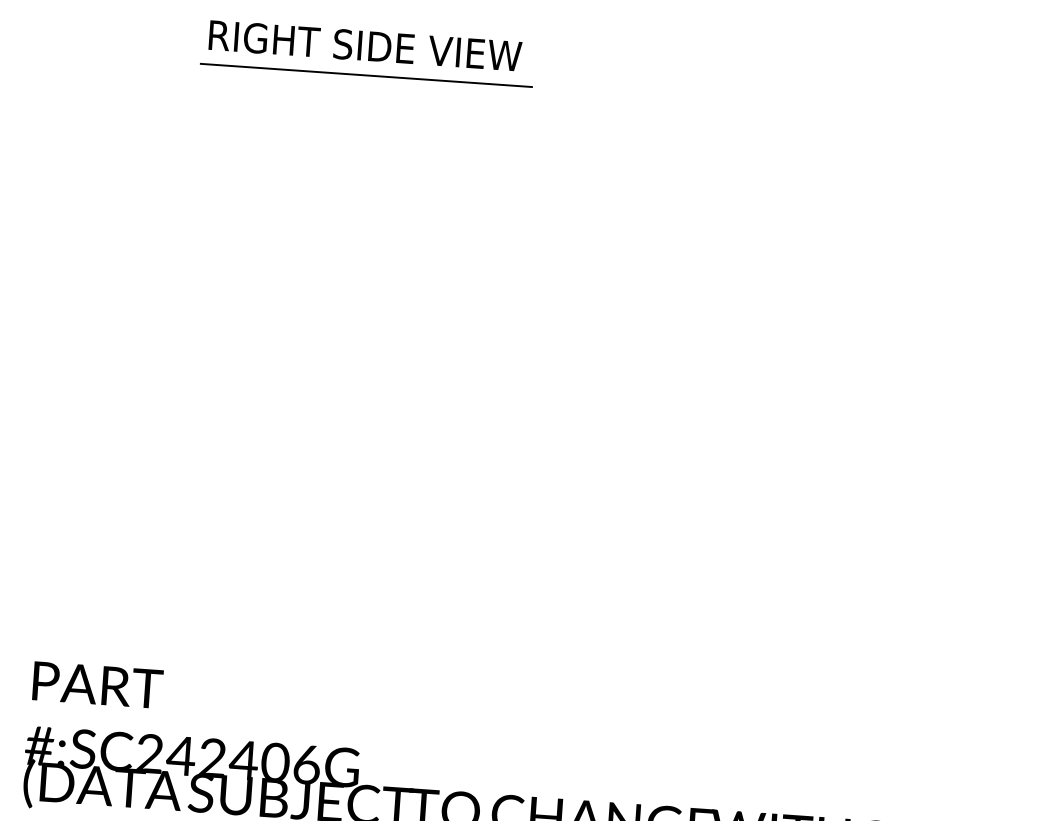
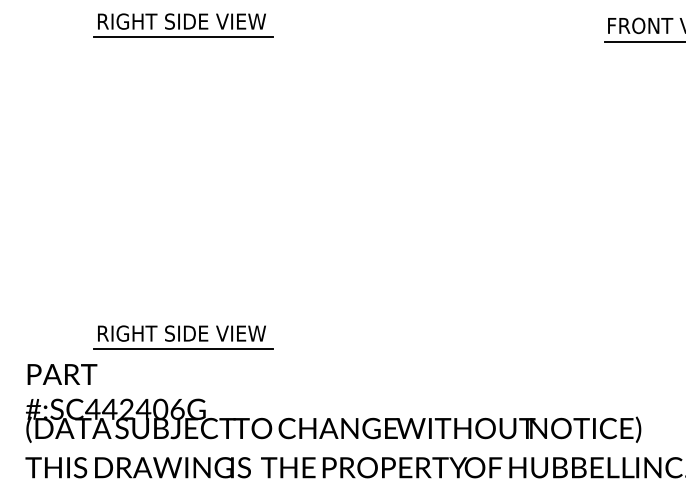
part: (327, 632) -> (183, 337), added
text: (149, 752) -> (92, 408), #:SC242406G -> #:SC442406G

